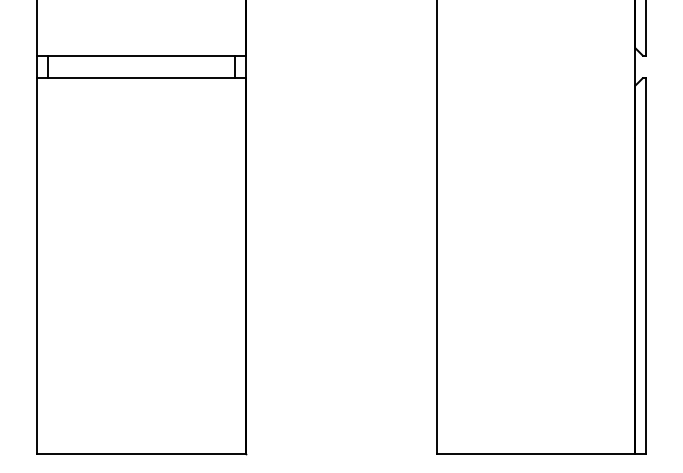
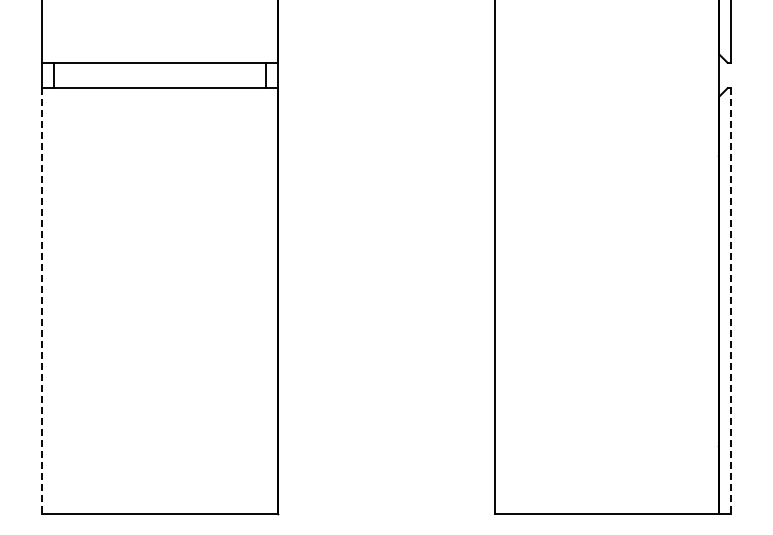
line: (37, 266) -> (42, 301), solid -> dashed
line: (645, 266) -> (730, 301), solid -> dashed

